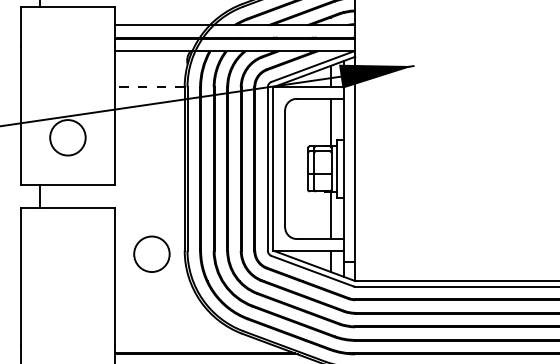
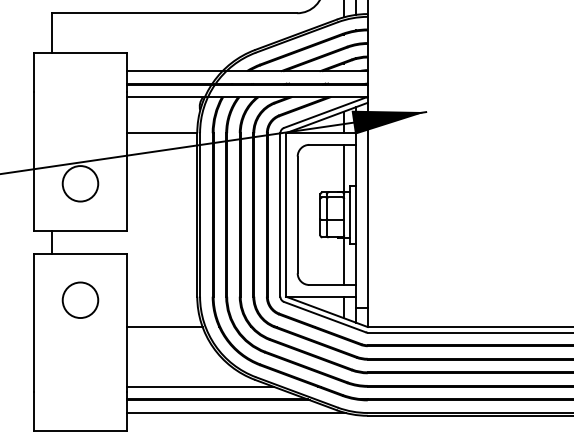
line: (148, 86) -> (161, 132), dashed -> solid
circle: (151, 253) -> (80, 299), moved
line: (151, 281) -> (164, 327), added
line: (187, 340) -> (200, 386), added

